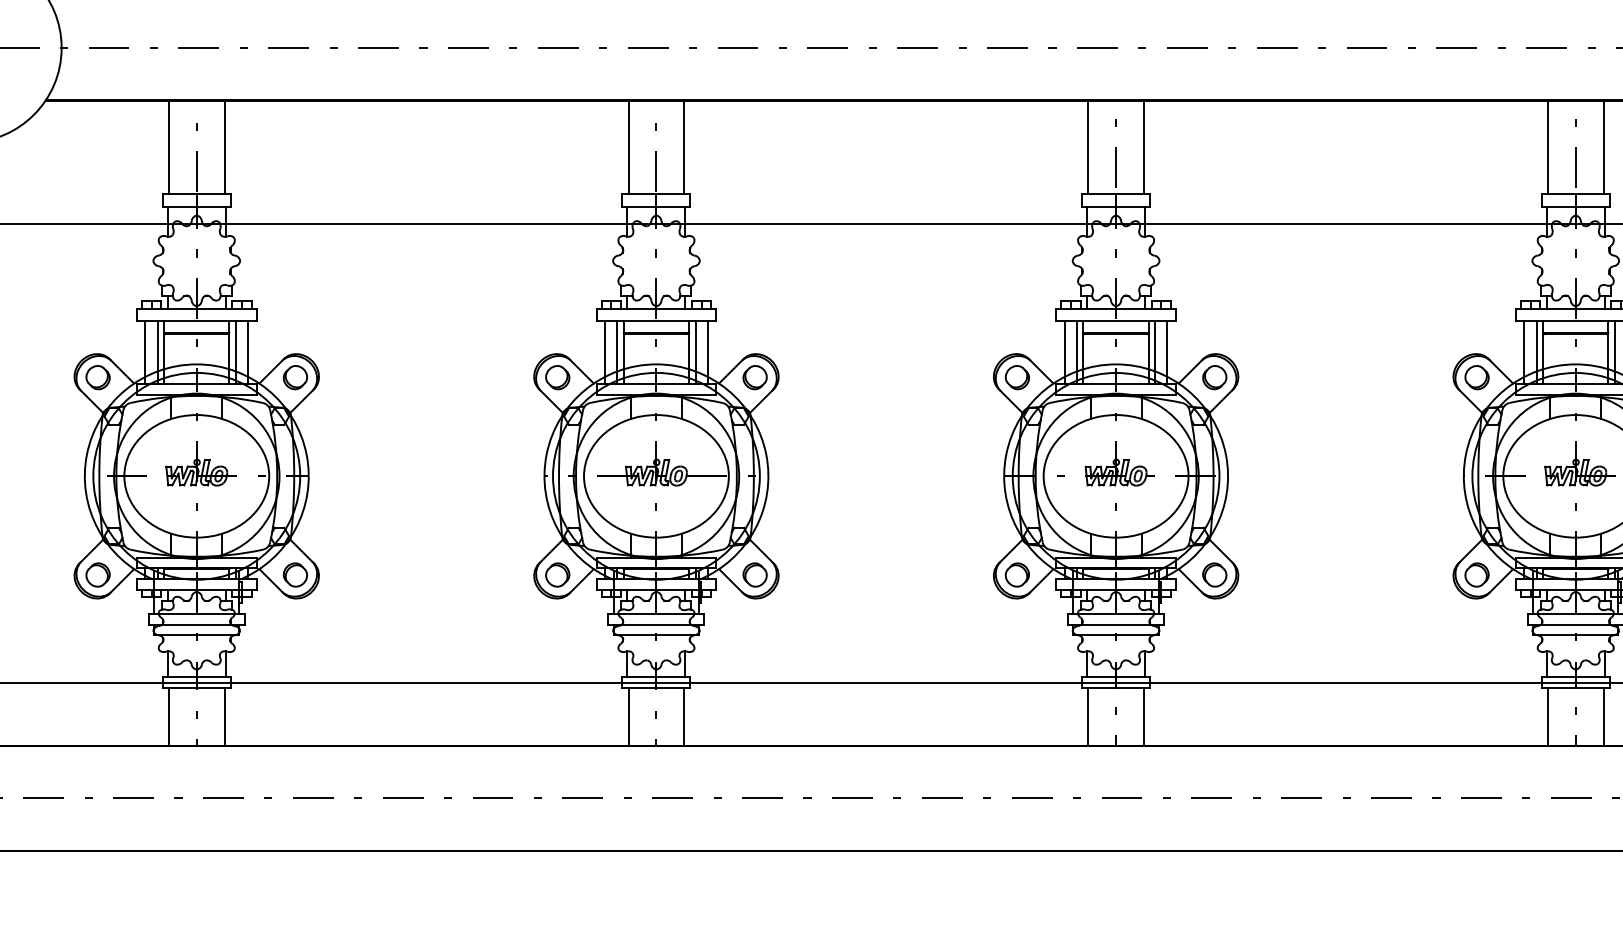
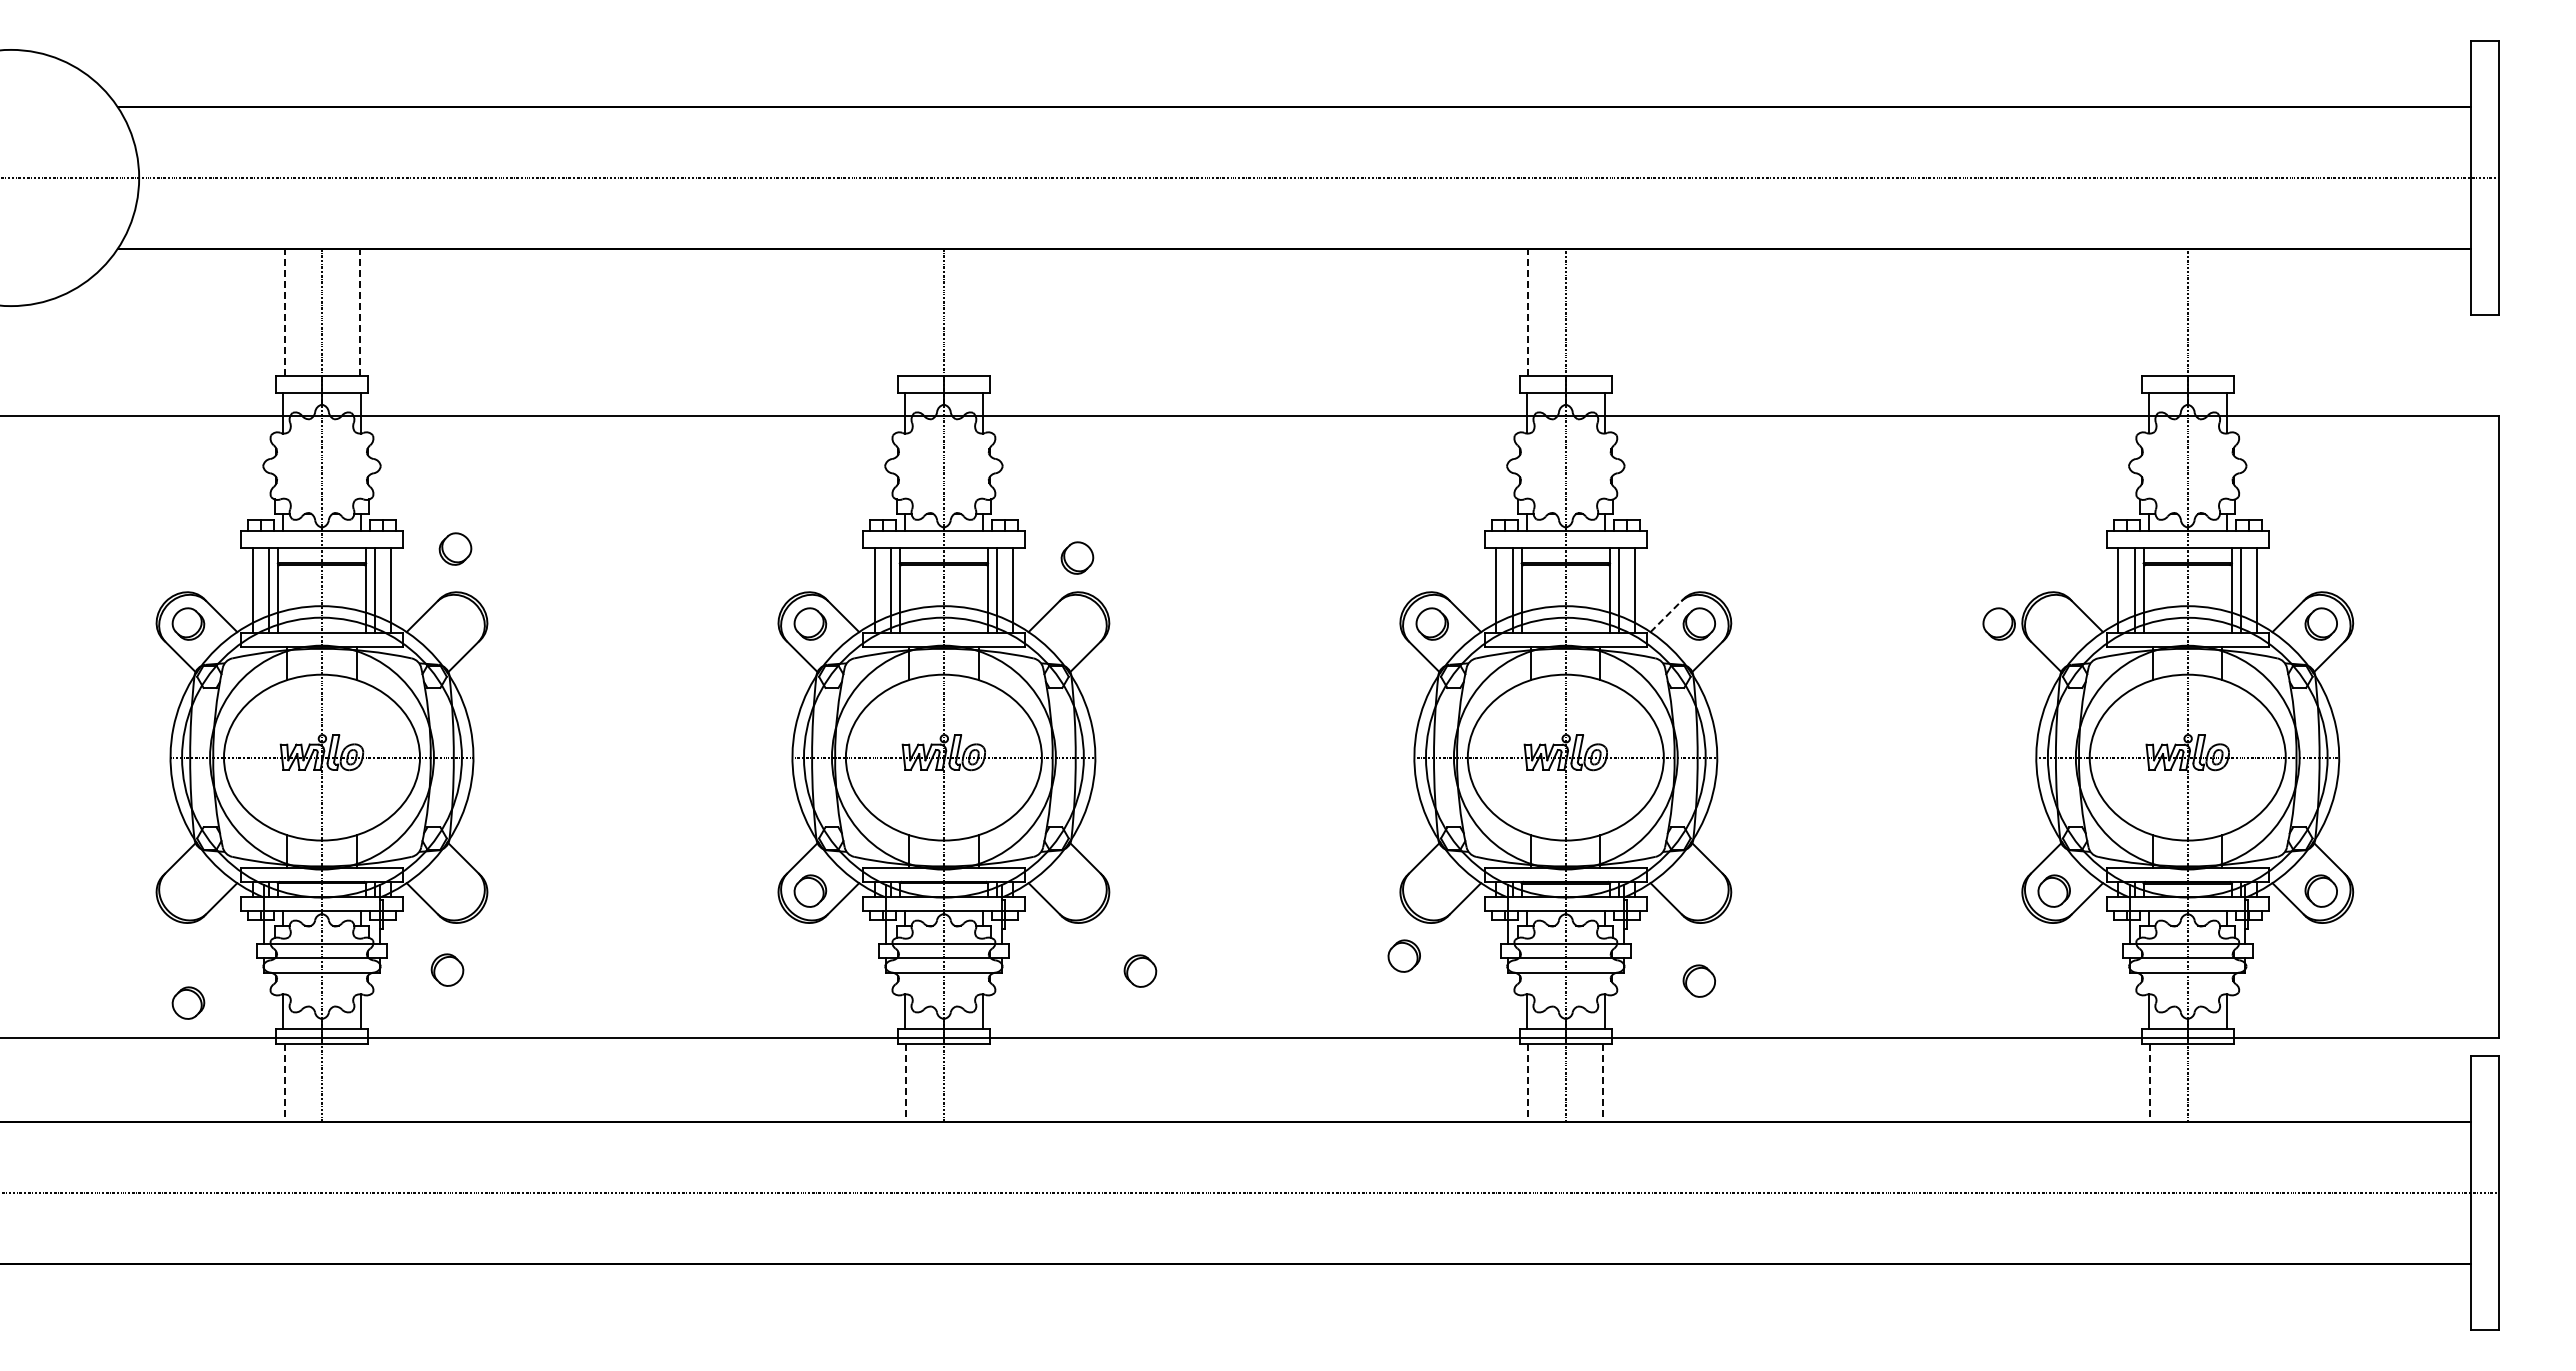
line: (169, 146) -> (284, 311), solid -> dashed
line: (224, 146) -> (359, 311), solid -> dashed
line: (1088, 146) -> (1528, 311), solid -> dashed
line: (628, 147) -> (906, 312), removed
line: (684, 147) -> (981, 312), removed
line: (1143, 147) -> (1603, 312), removed
line: (1548, 147) -> (2150, 312), removed
line: (1603, 147) -> (2225, 312), removed
line: (1191, 371) -> (1667, 615), solid -> dashed
part: (295, 377) -> (455, 548), moved
part: (755, 377) -> (1077, 557), moved
part: (1476, 377) -> (1998, 623), moved
part: (98, 574) -> (188, 1002), moved
part: (295, 574) -> (447, 969), moved
part: (755, 574) -> (1140, 970), moved
part: (1016, 574) -> (1403, 955), moved
part: (1214, 574) -> (1698, 980), moved
line: (224, 716) -> (359, 1082), removed
line: (684, 716) -> (981, 1082), removed
line: (1603, 716) -> (2225, 1082), removed
line: (169, 717) -> (284, 1083), solid -> dashed
line: (628, 717) -> (906, 1083), solid -> dashed
line: (1088, 717) -> (1528, 1083), solid -> dashed
line: (1143, 717) -> (1603, 1083), solid -> dashed
line: (1548, 717) -> (2150, 1083), solid -> dashed

